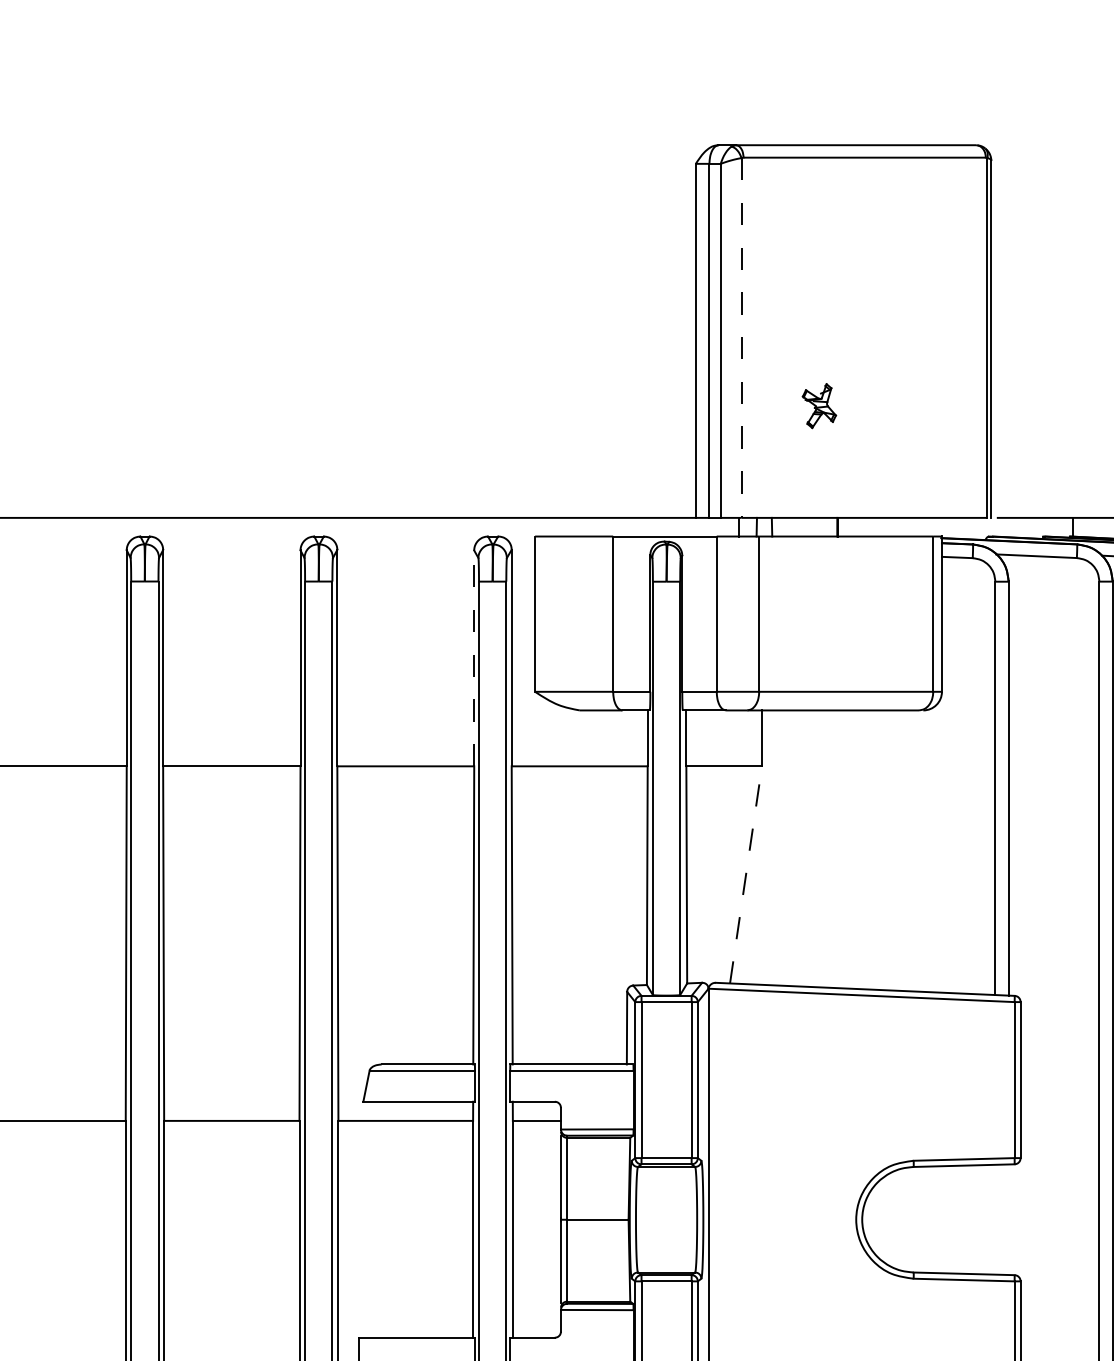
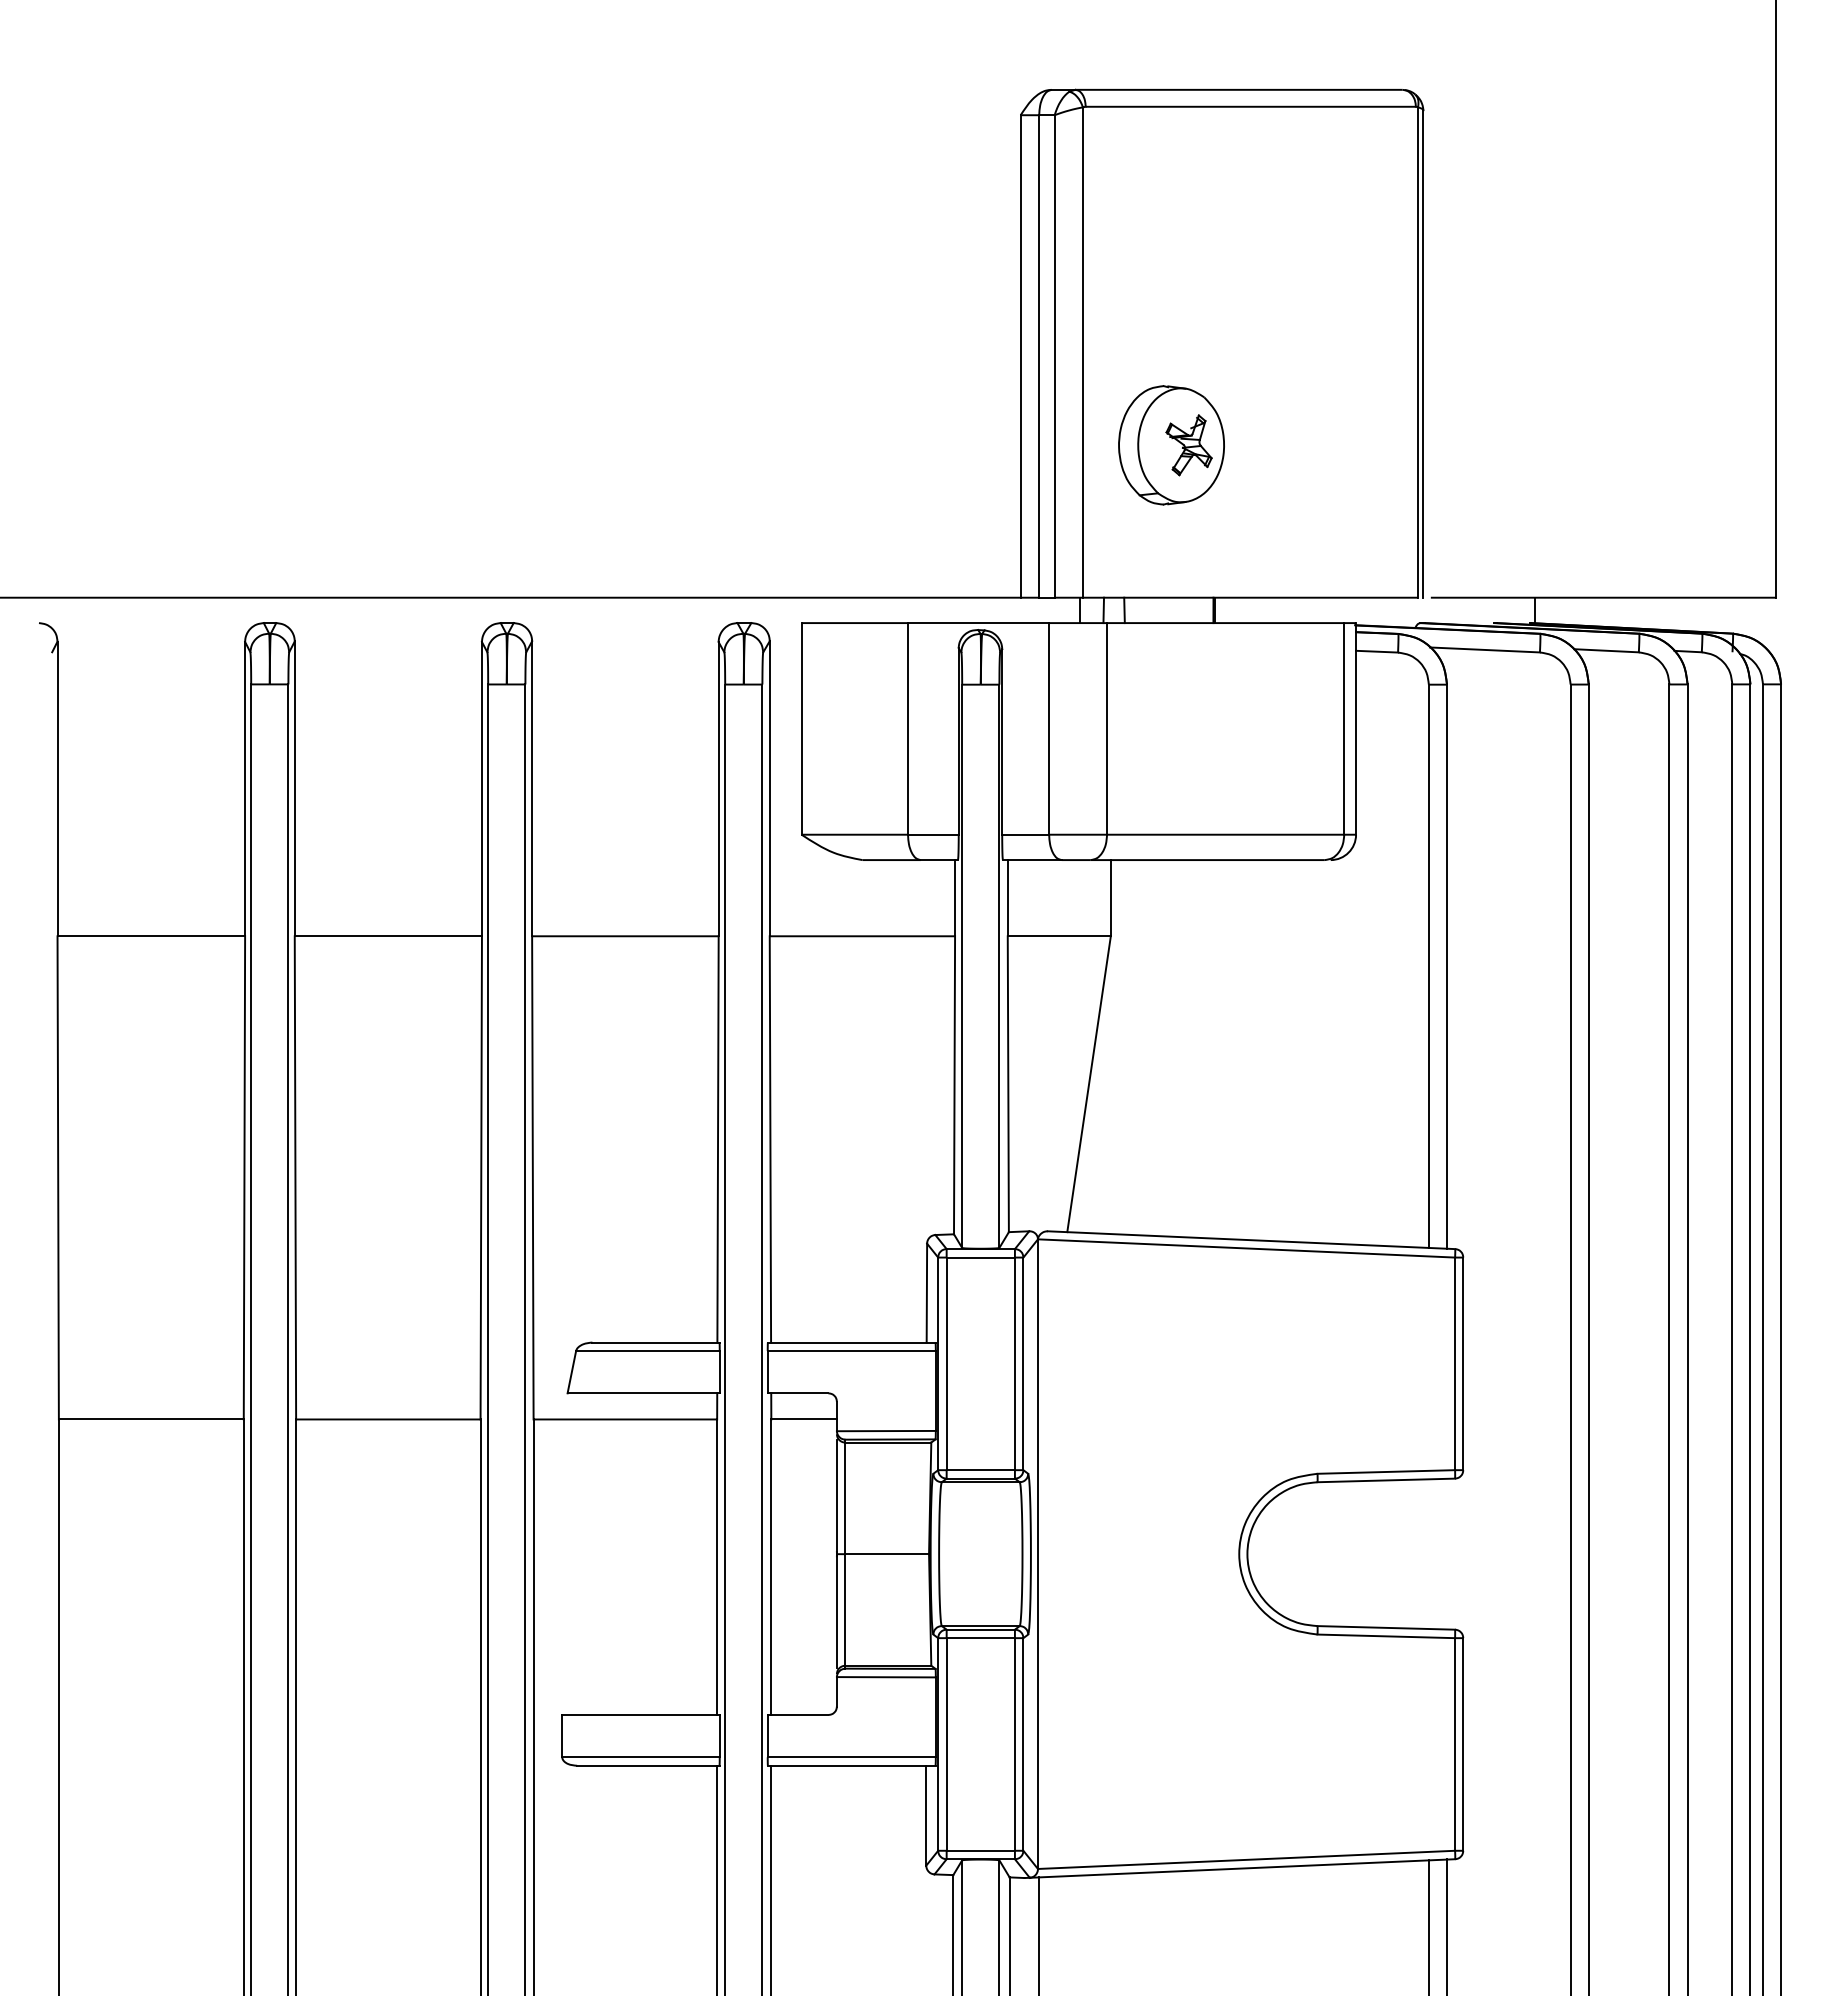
line: (741, 338) -> (1082, 353), dashed -> solid
part: (806, 406) -> (1171, 445), added
line: (474, 657) -> (718, 788), dashed -> solid
line: (746, 875) -> (1089, 1084), dashed -> solid

